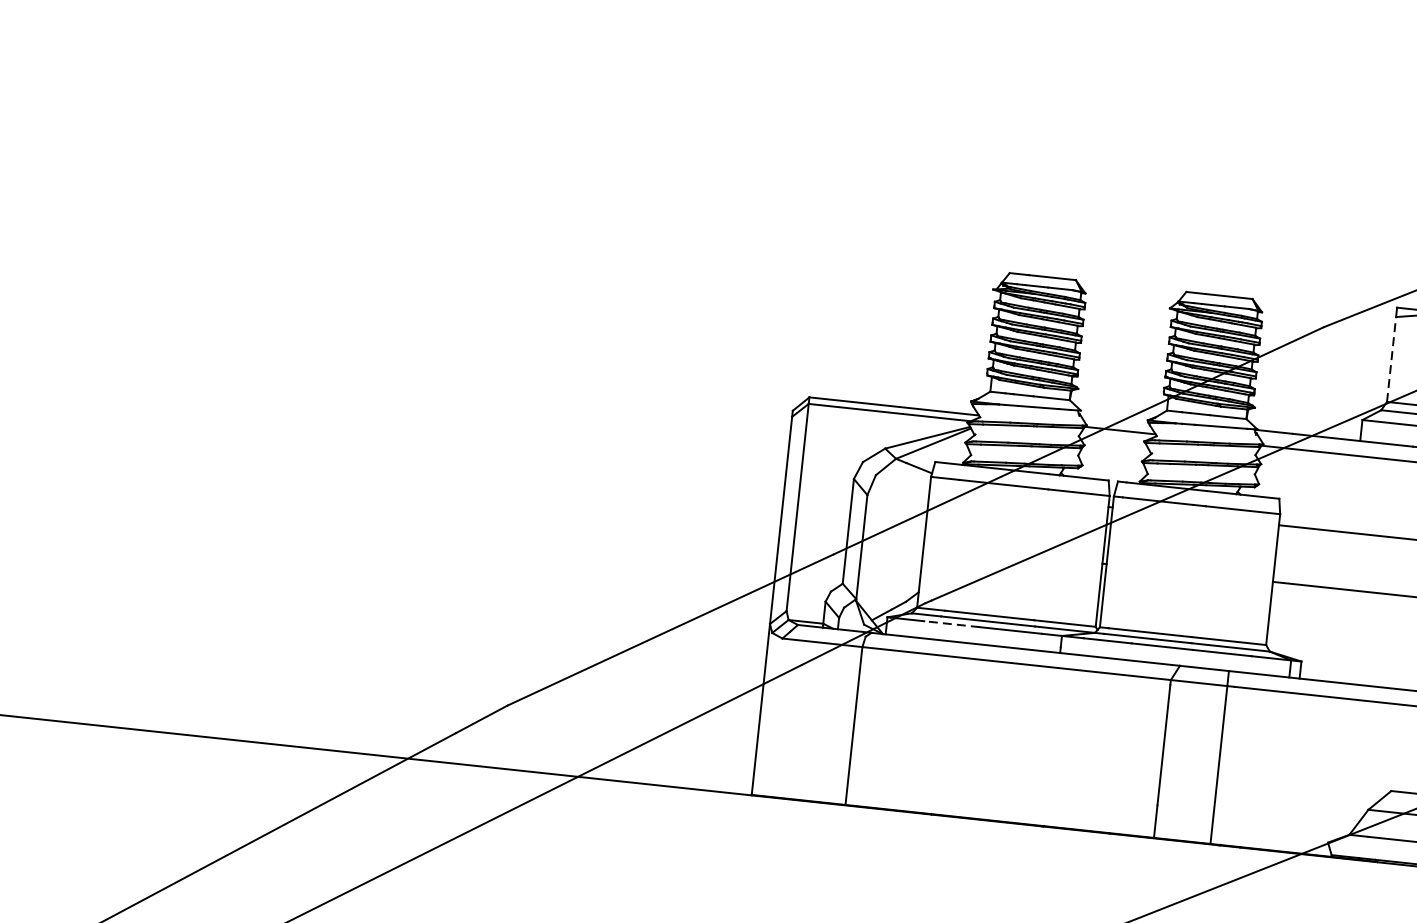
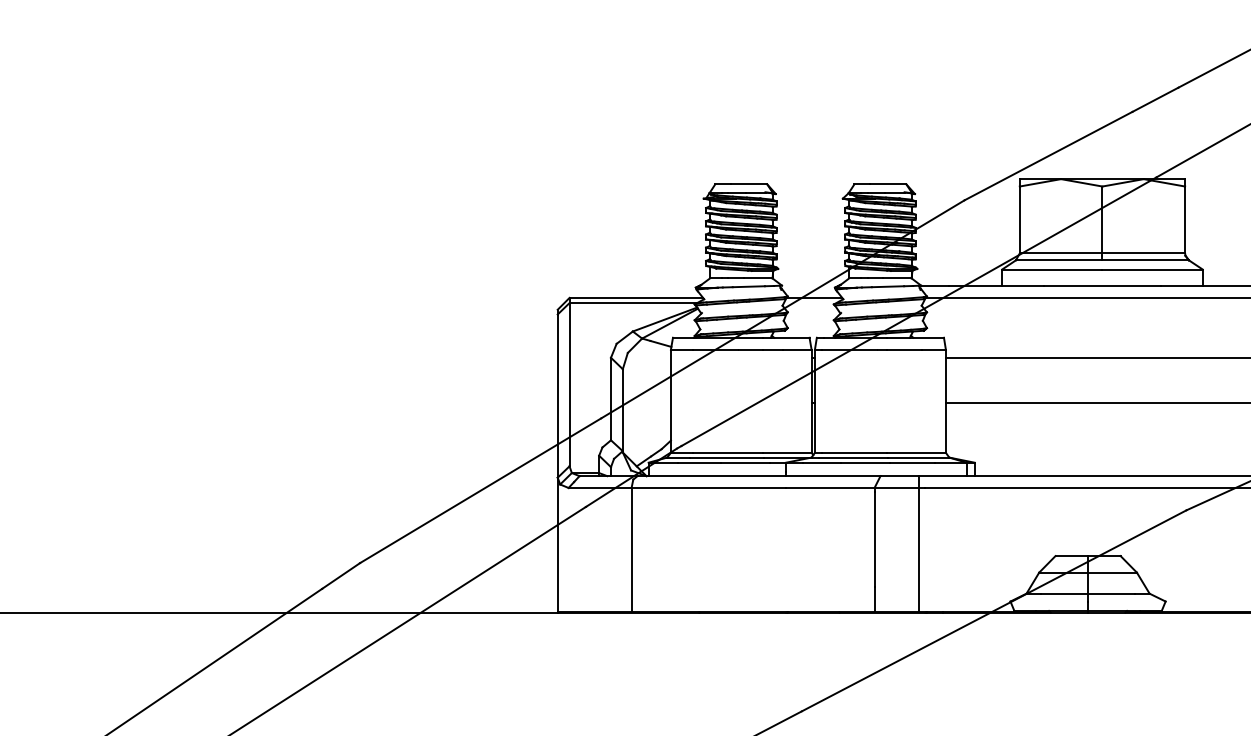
line: (1391, 358) -> (1019, 219), dashed -> solid
line: (952, 623) -> (699, 462), dashed -> solid

